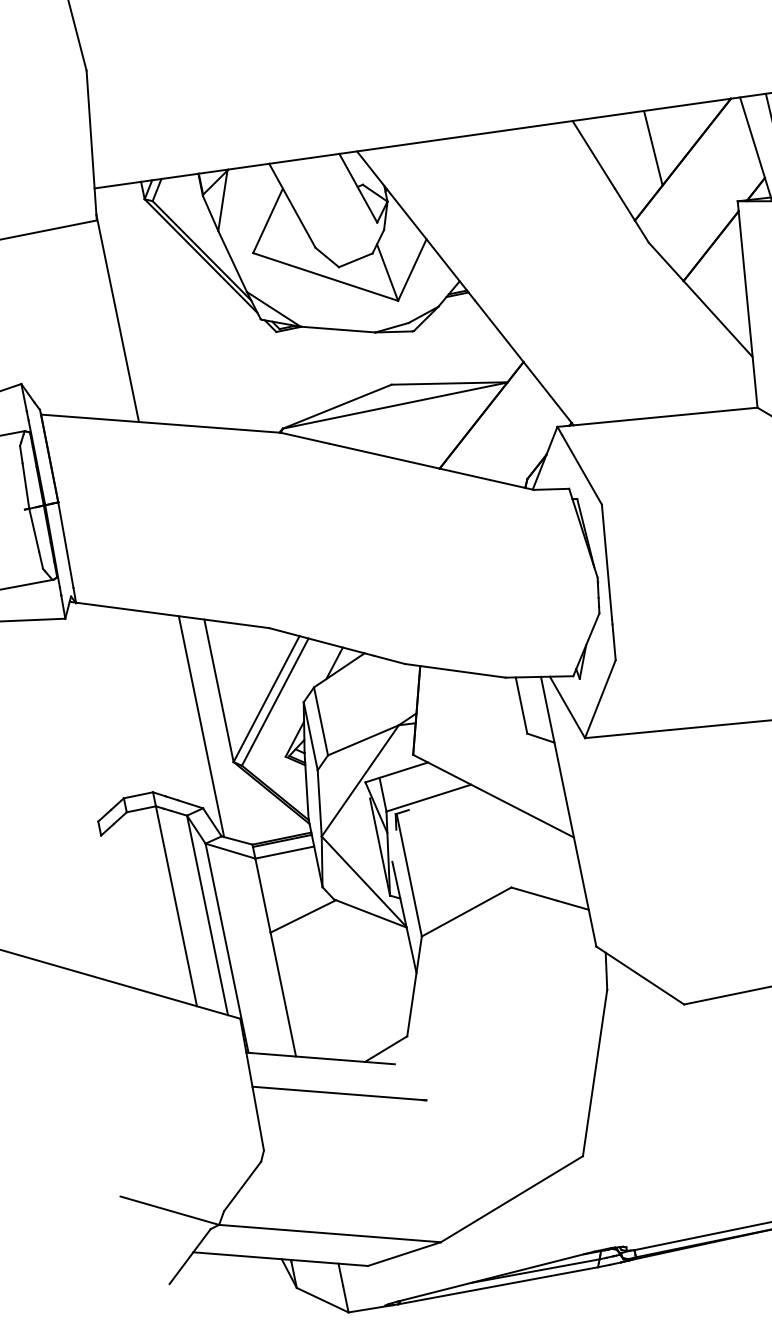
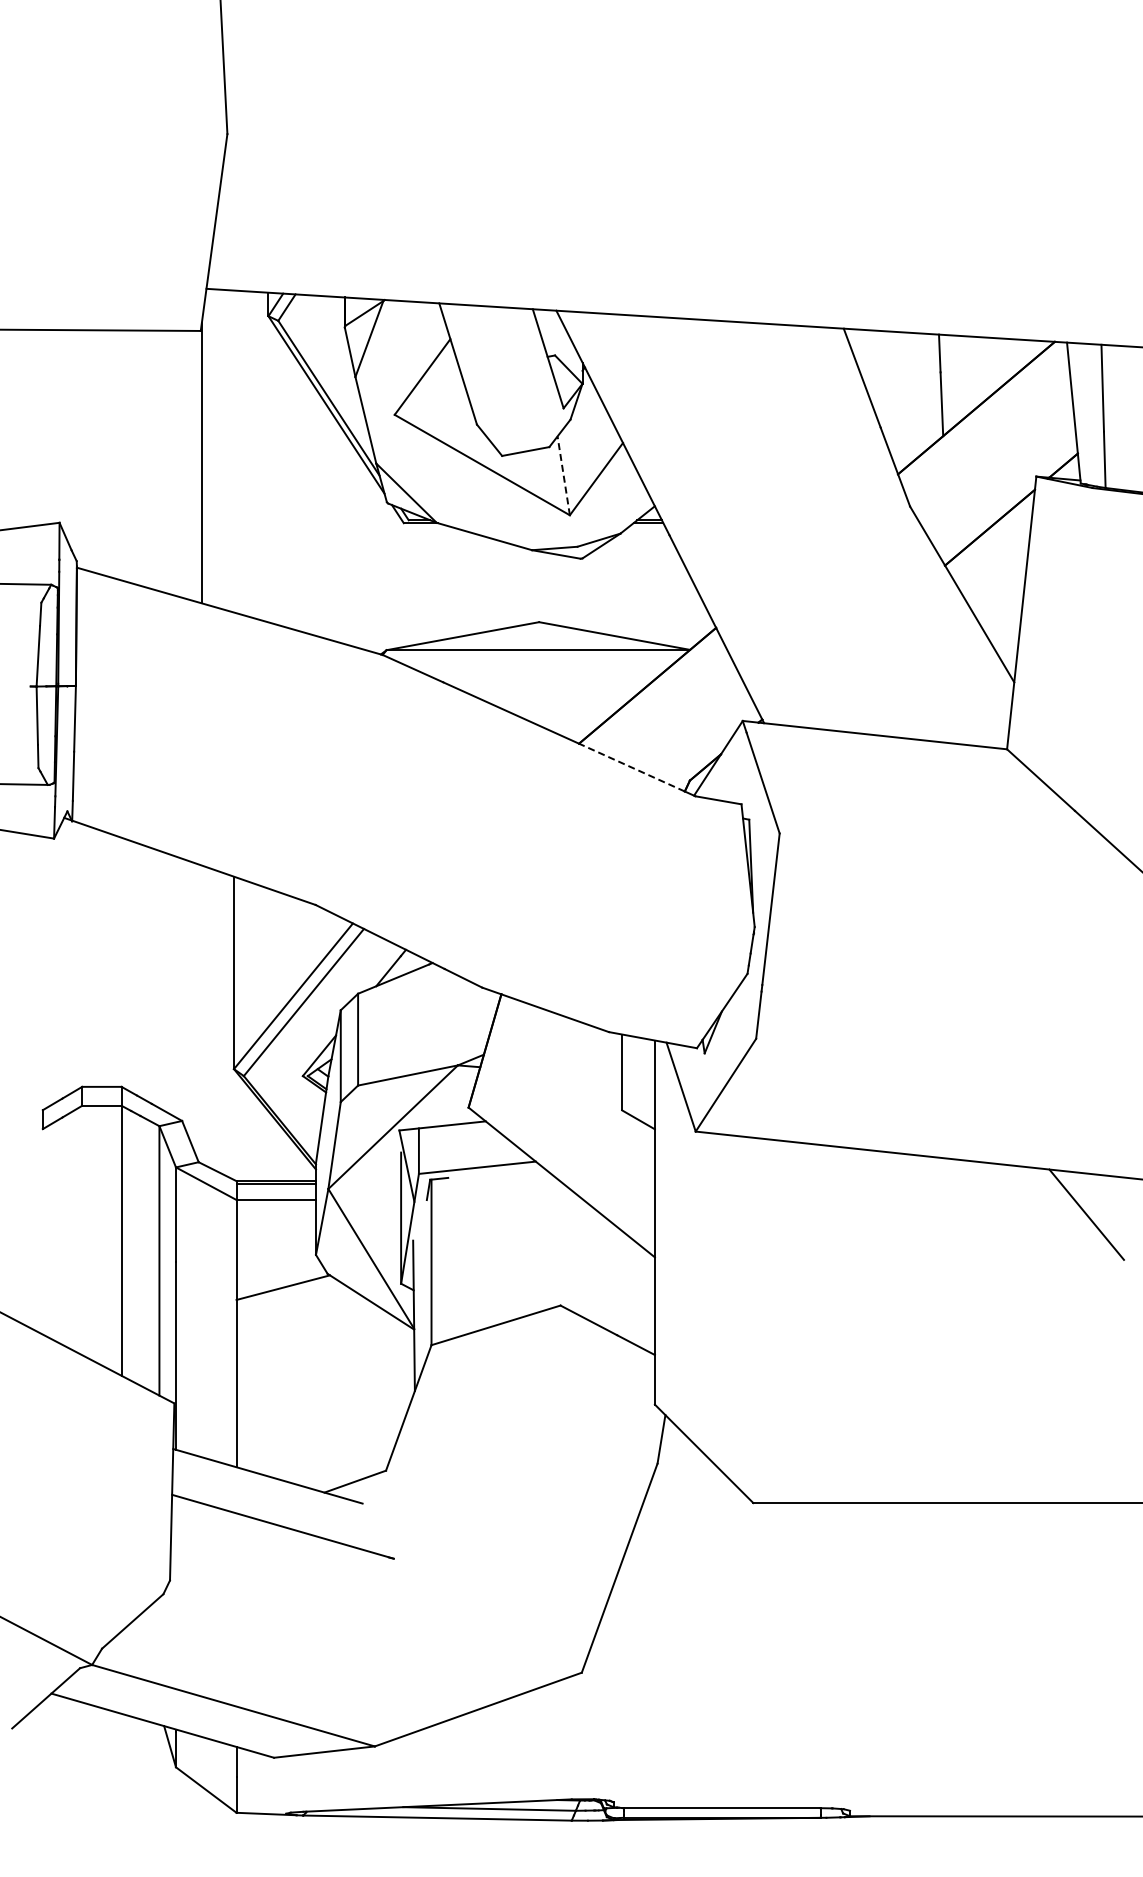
line: (387, 272) -> (563, 475), solid -> dashed
line: (482, 478) -> (631, 767), solid -> dashed
line: (201, 726) -> (201, 1014), removed

